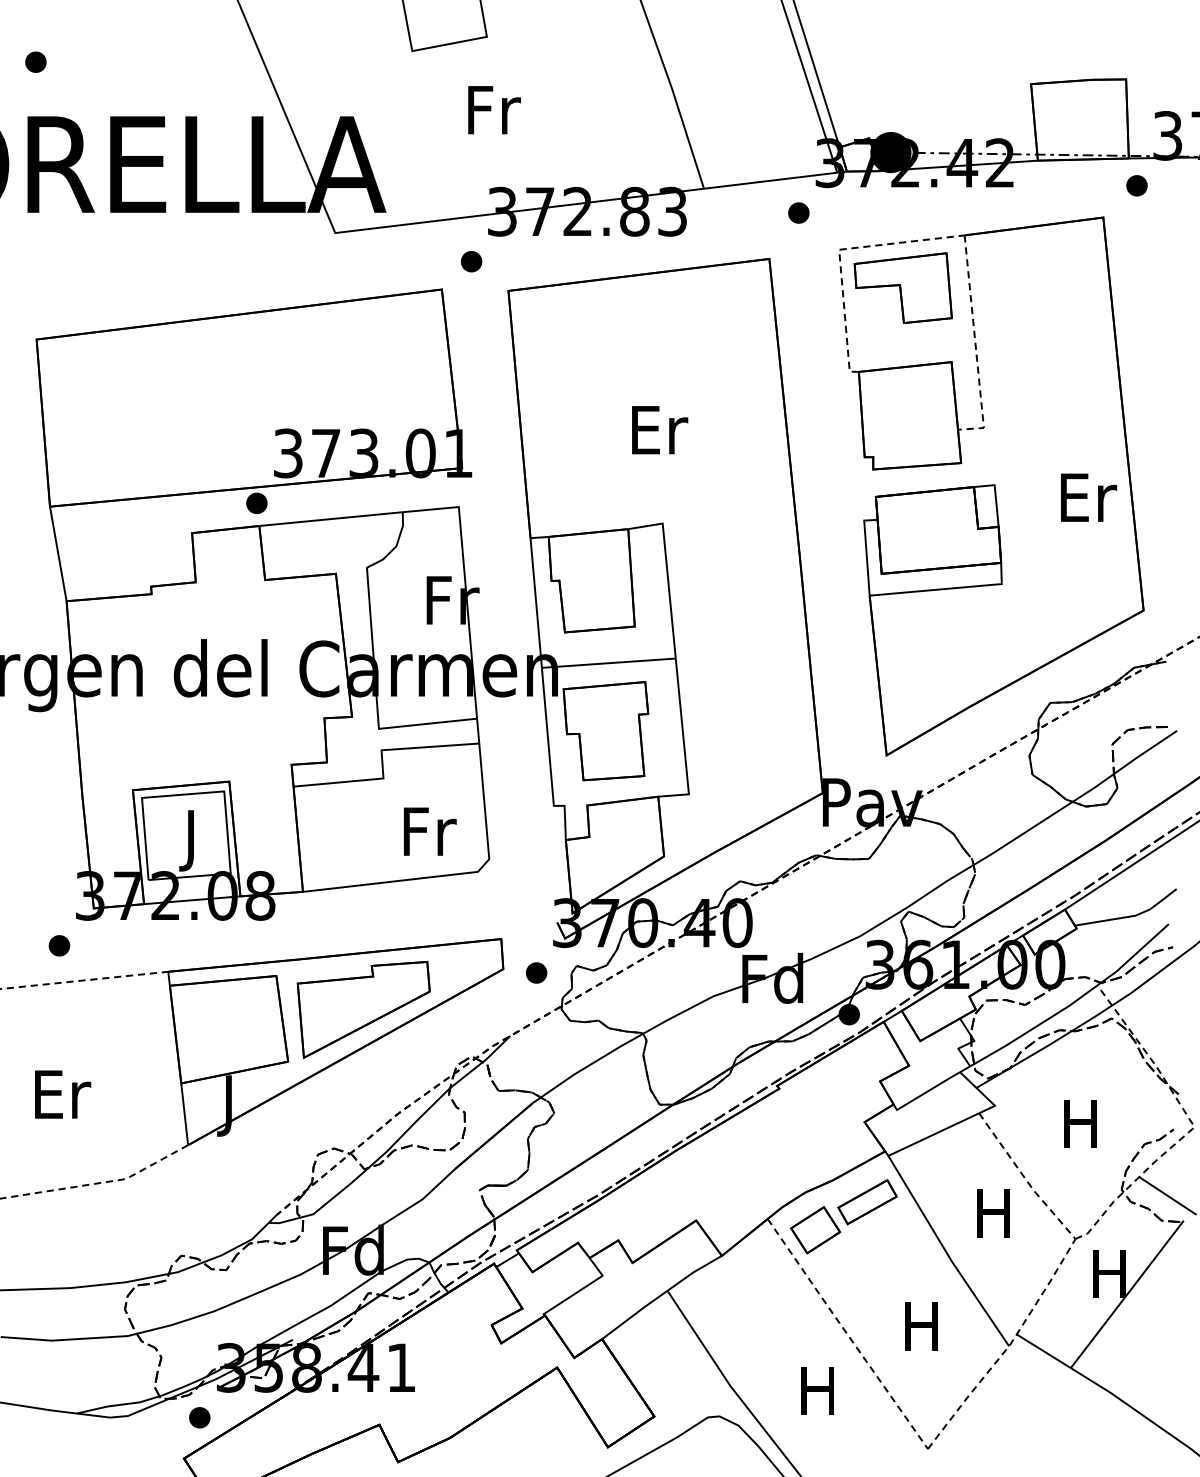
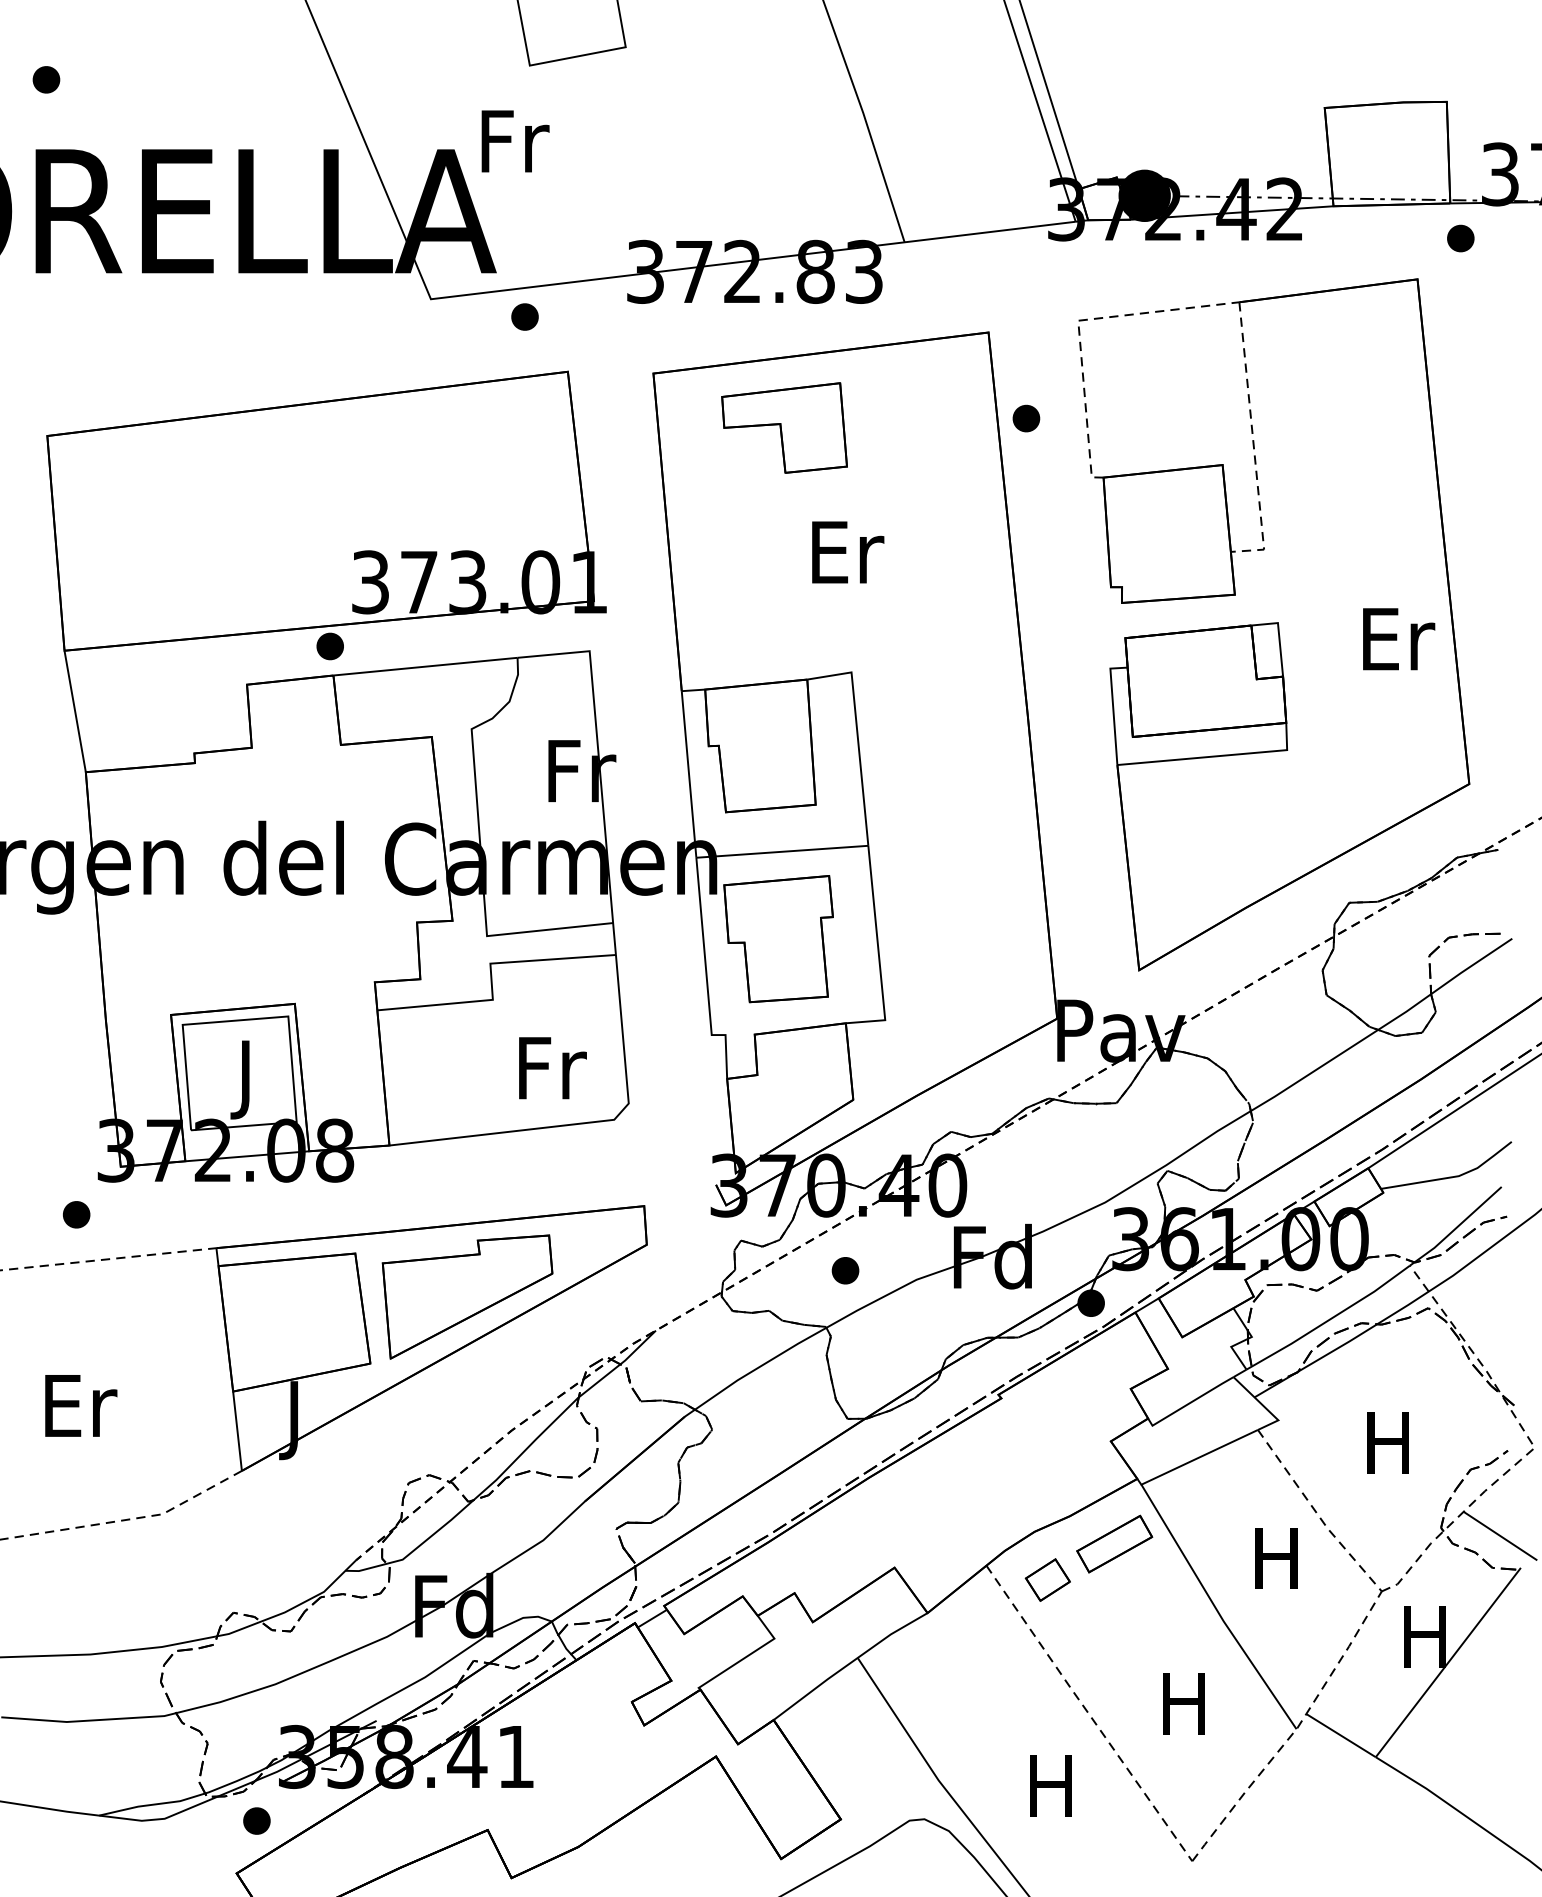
text: (494, 110) -> (515, 141), moved
part: (798, 213) -> (1026, 418), moved
part: (471, 261) -> (524, 316), moved
part: (903, 287) -> (784, 427), moved
part: (536, 972) -> (845, 1270), moved
part: (815, 1229) -> (1047, 1579), size x0.7

